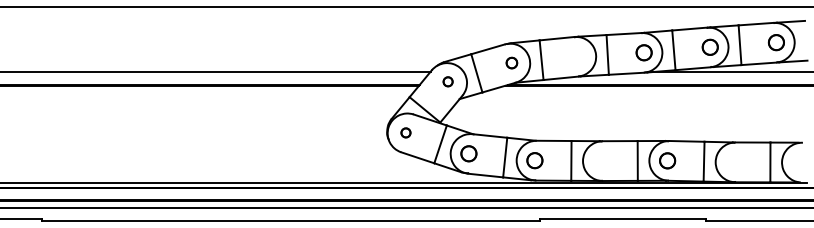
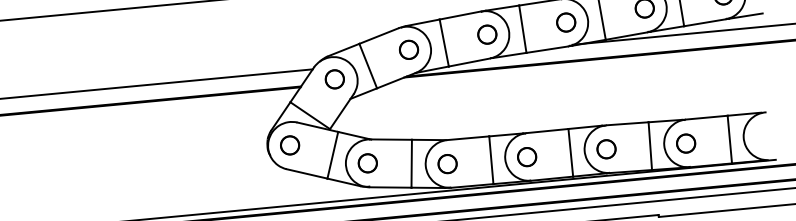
part: (577, 56) -> (486, 34), added
part: (511, 62) -> (408, 49), size x1.43
part: (447, 81) -> (333, 79), size x1.67
part: (405, 132) -> (289, 145), size x1.67
part: (600, 160) -> (526, 156), added
part: (733, 161) -> (685, 142), added

